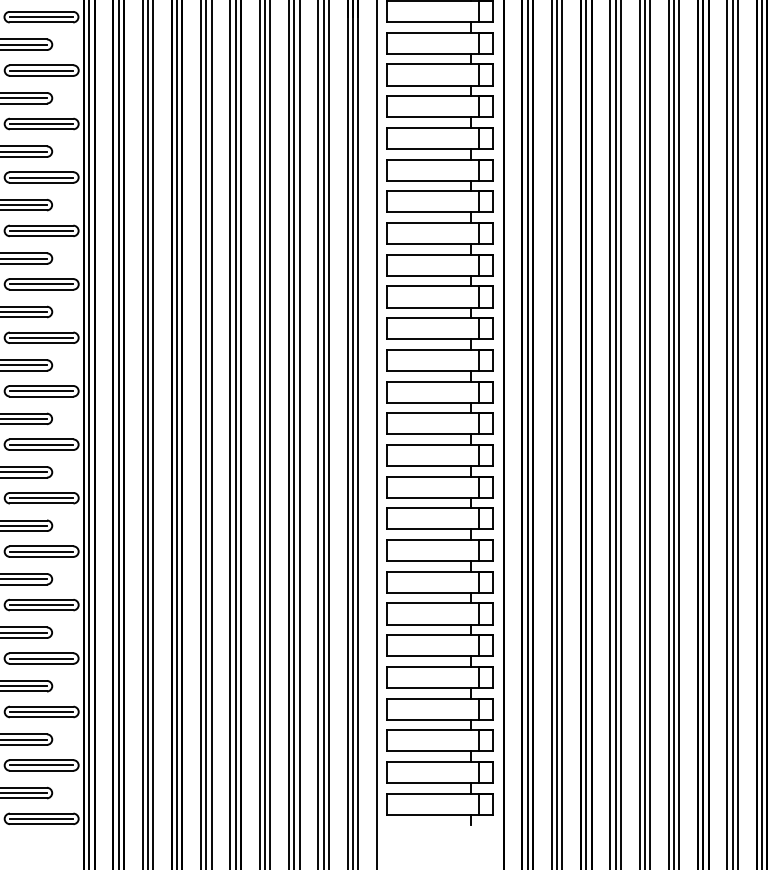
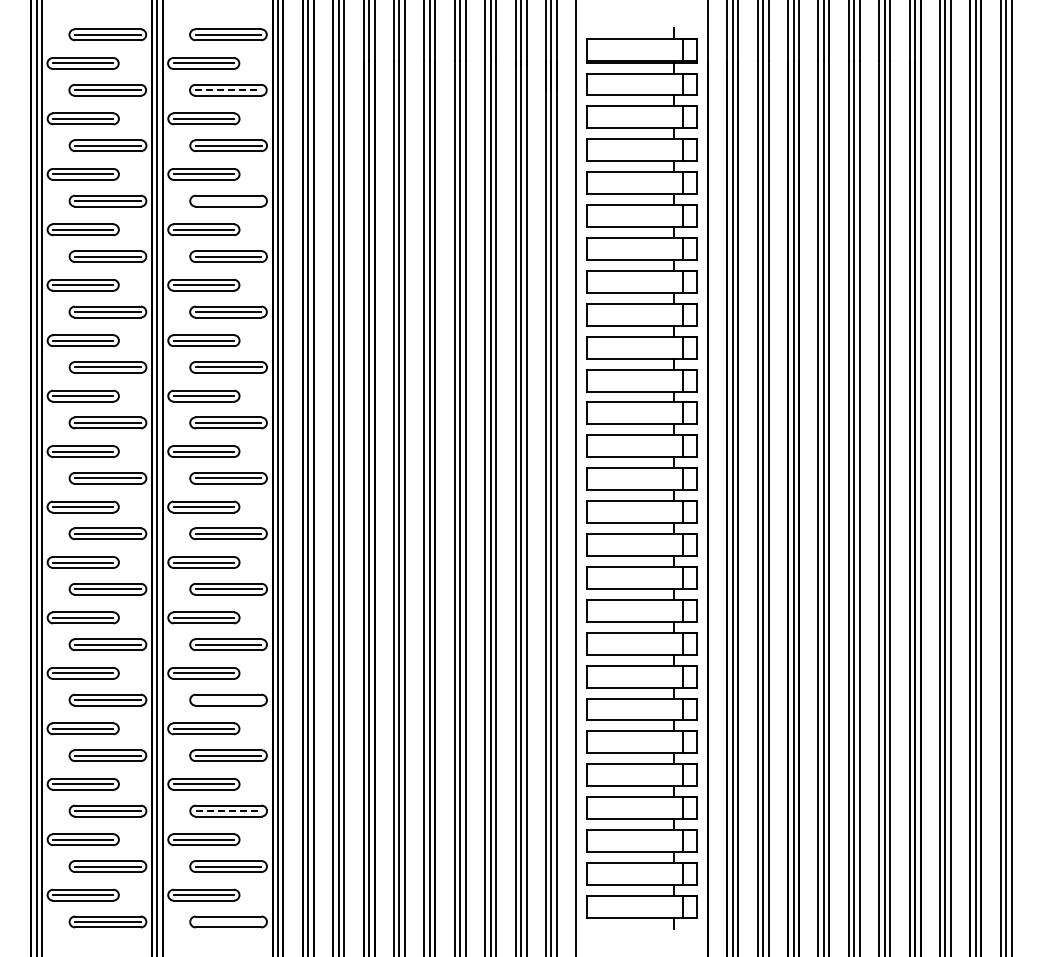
line: (41, 17) -> (228, 90), solid -> dashed
line: (41, 124) -> (228, 201), removed
line: (41, 605) -> (228, 700), removed
line: (41, 712) -> (228, 811), solid -> dashed
line: (41, 818) -> (228, 921), removed

